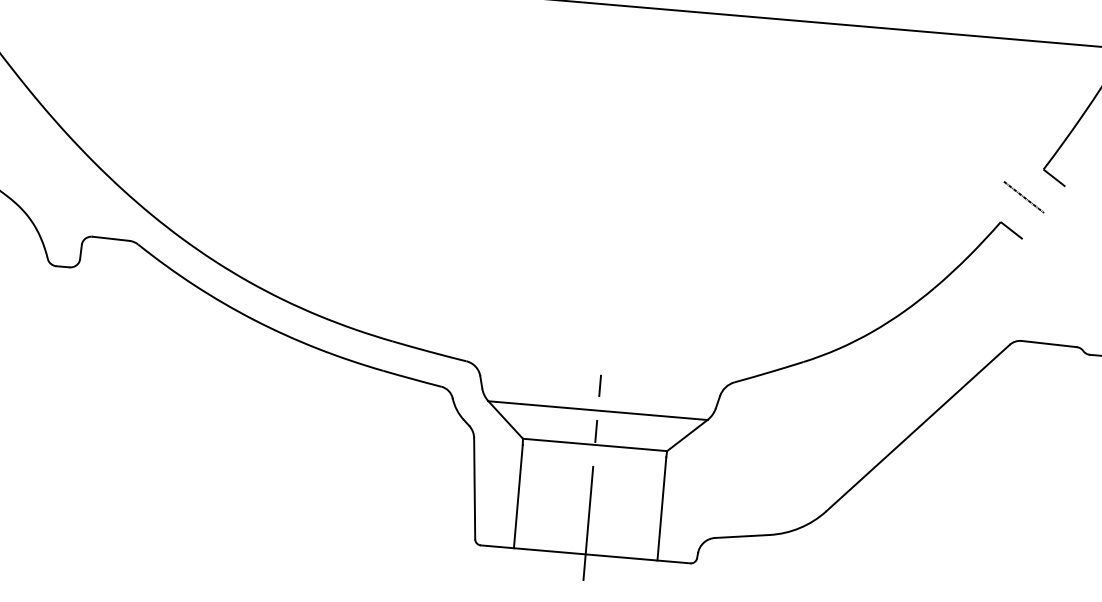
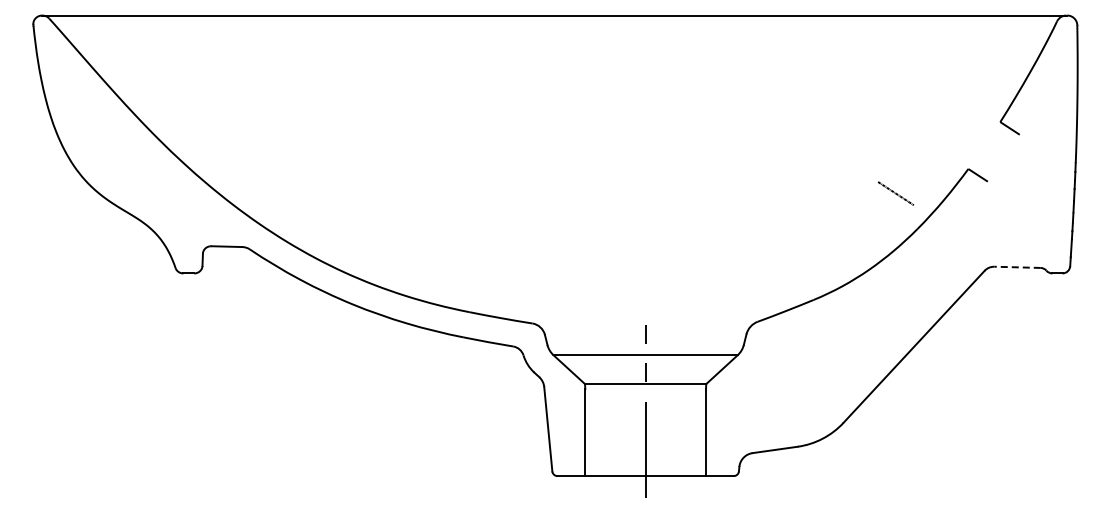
line: (1023, 197) -> (895, 193), moved
line: (1049, 344) -> (1017, 267), solid -> dashed

